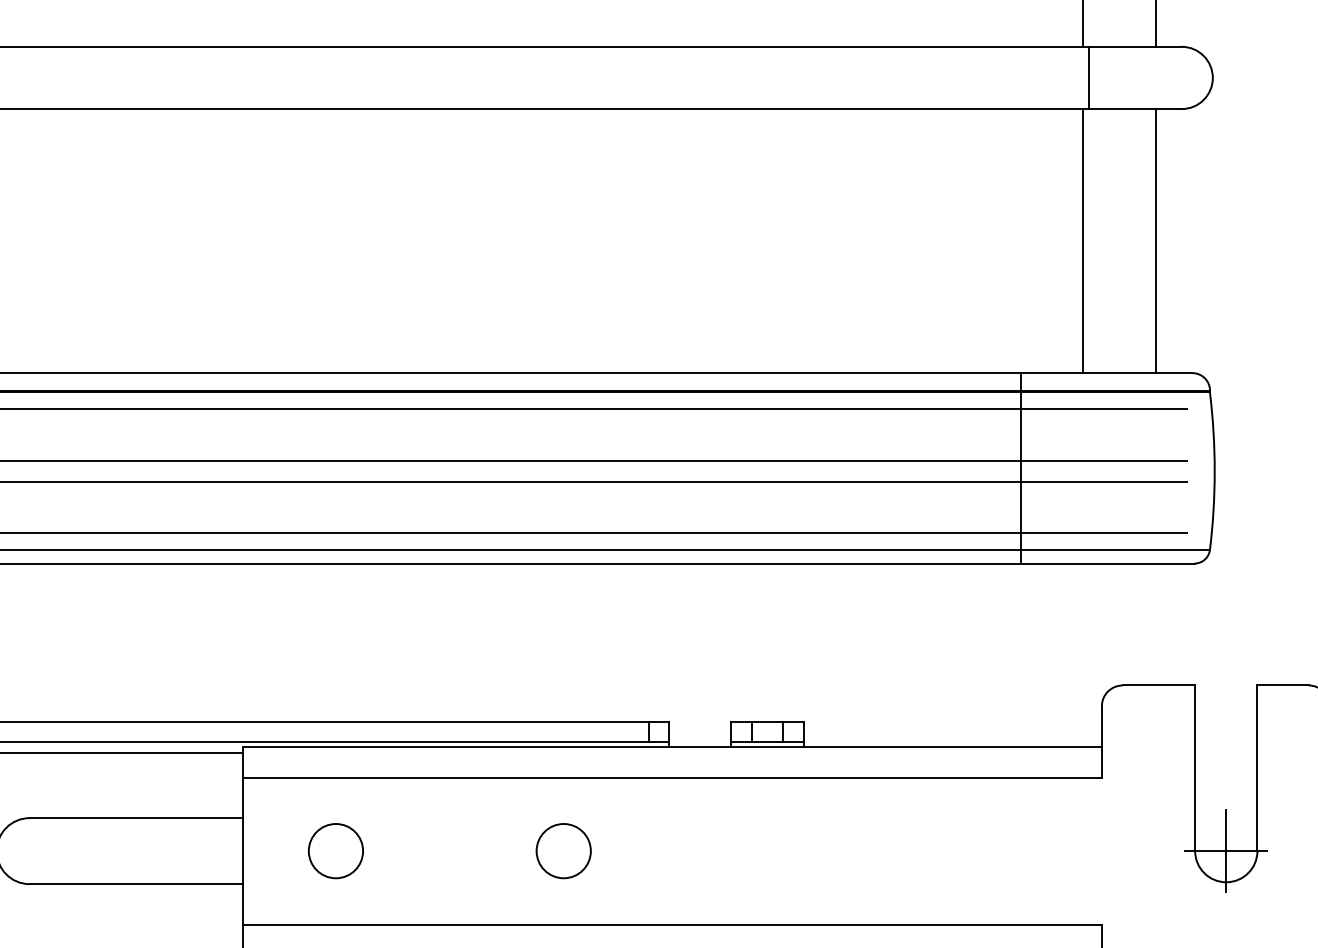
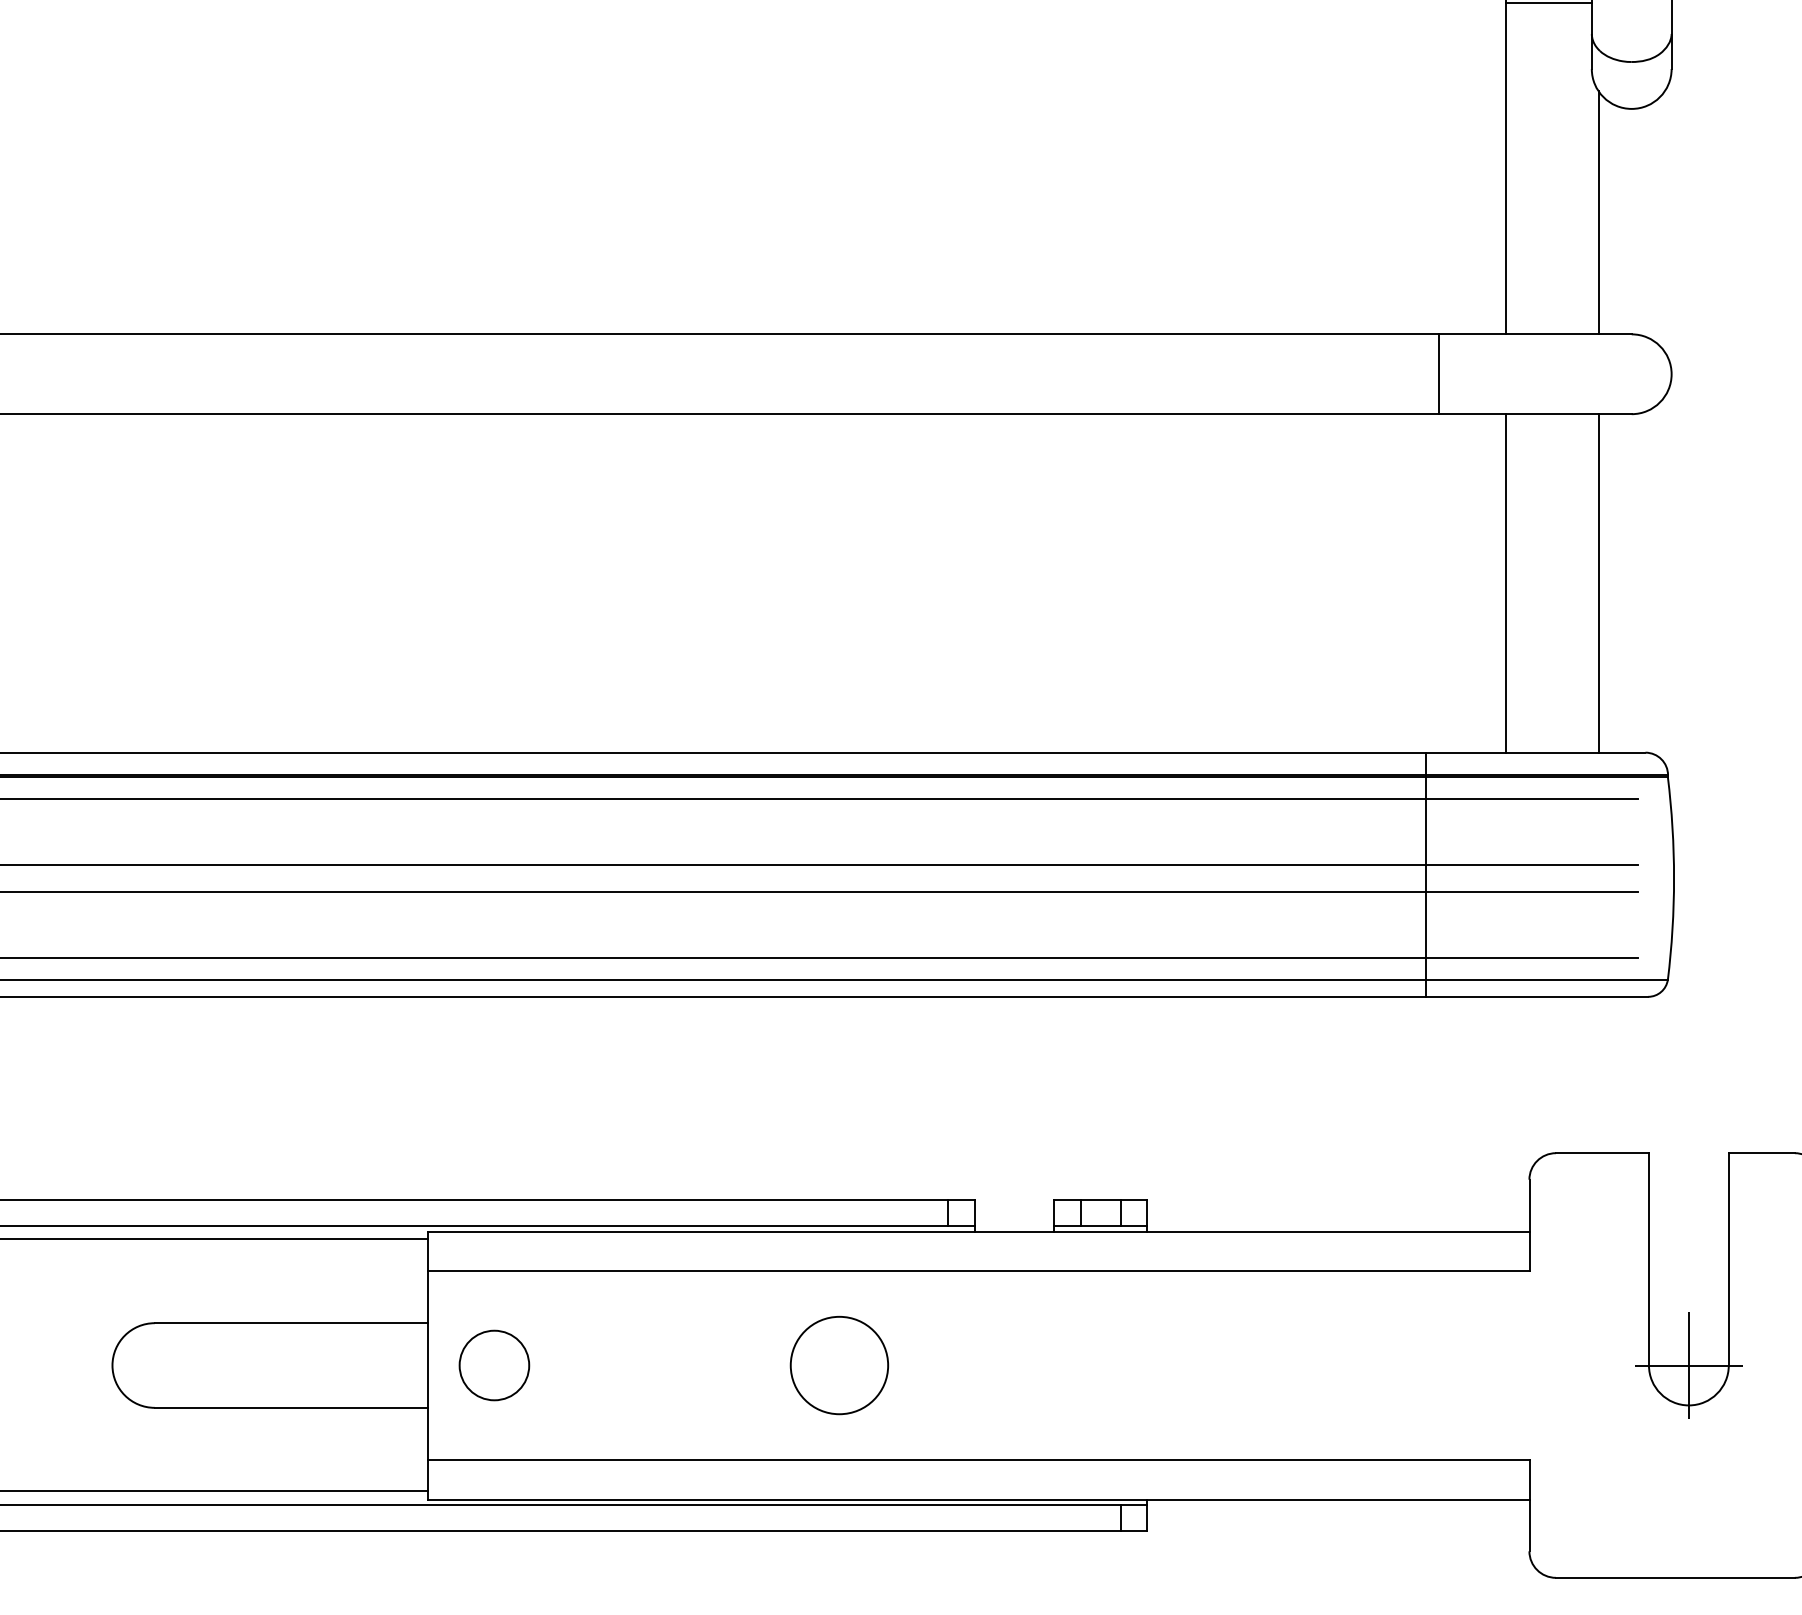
line: (1088, 77) -> (1439, 373), moved
circle: (336, 851) -> (494, 1365), moved
circle: (563, 851) -> (839, 1365), size x1.4

